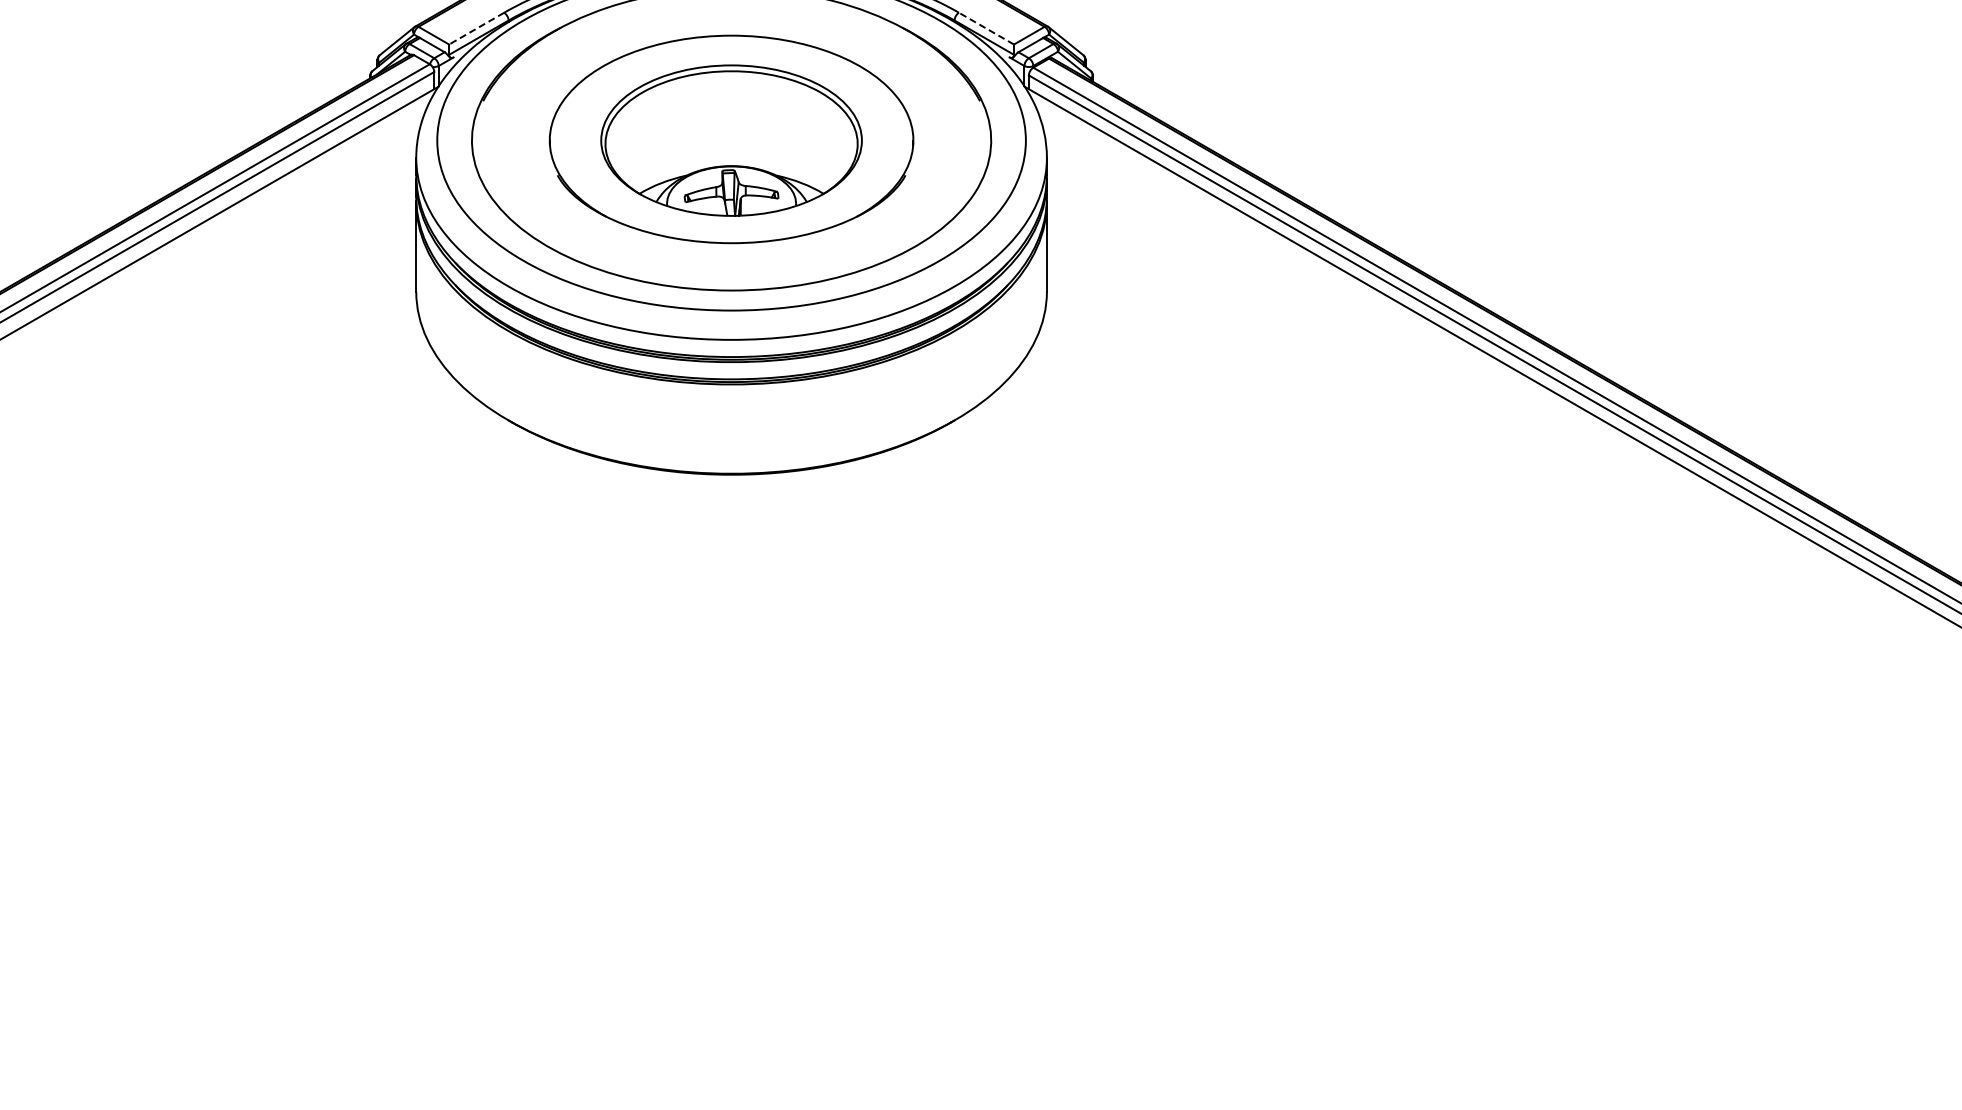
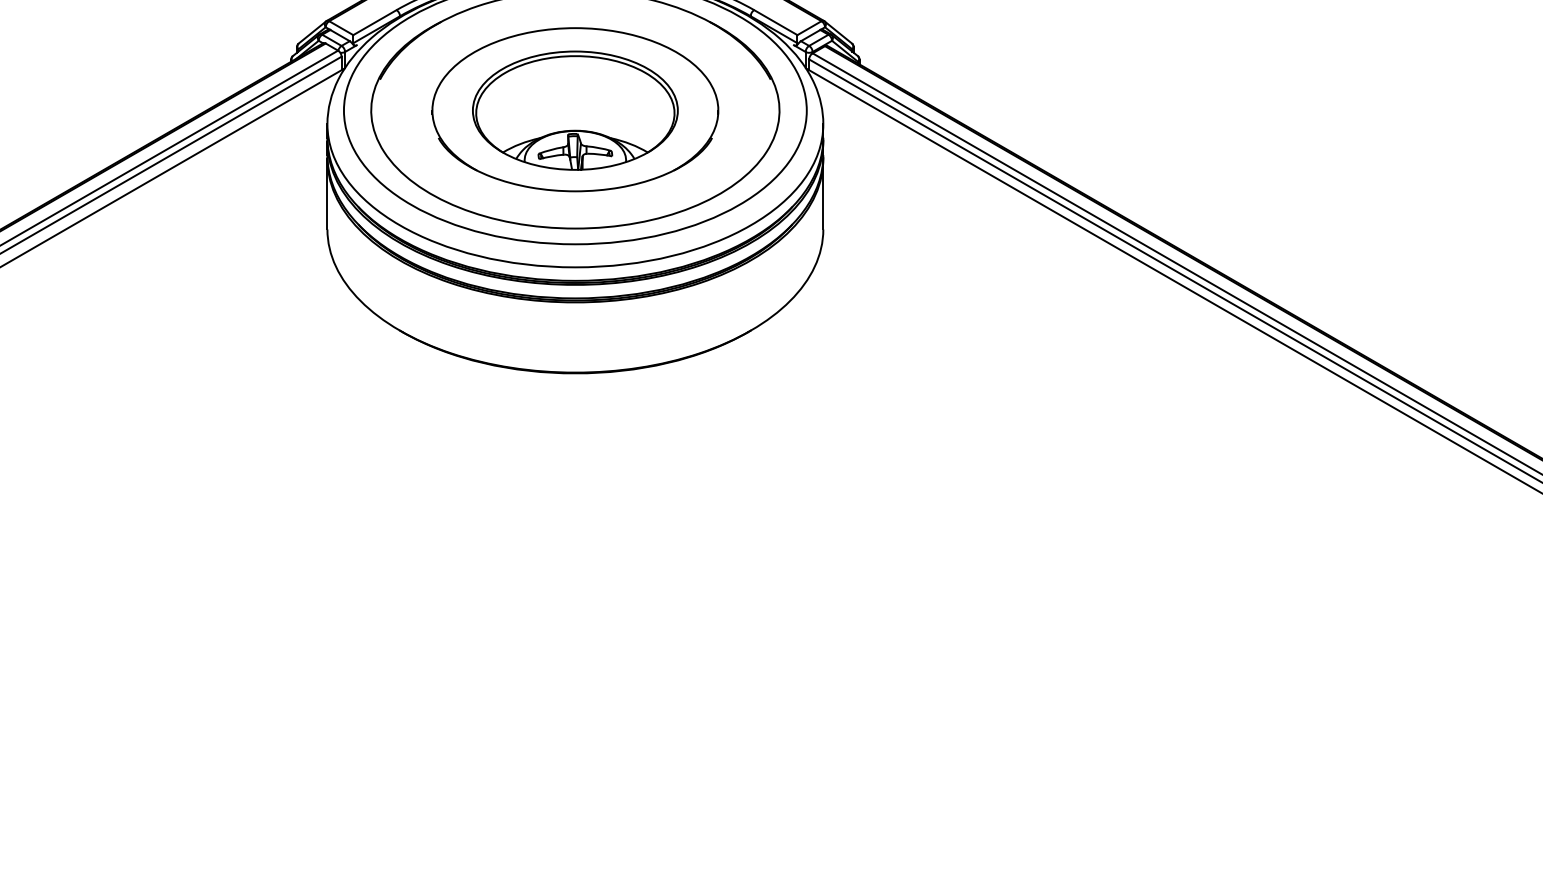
line: (476, 28) -> (374, 22), dashed -> solid
line: (986, 28) -> (775, 22), dashed -> solid

